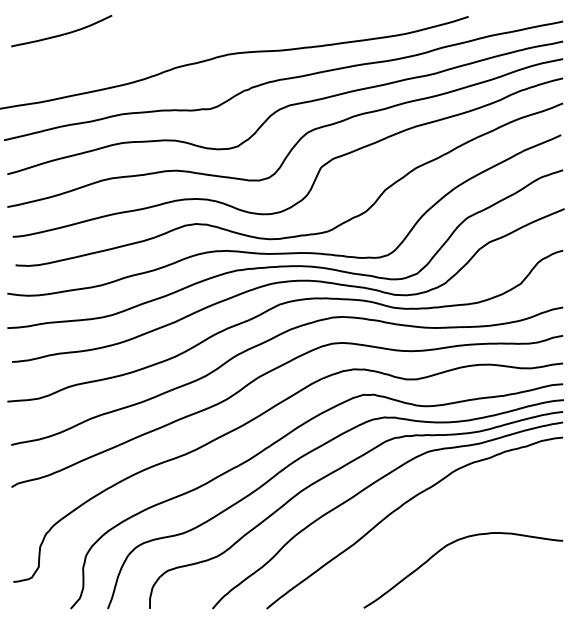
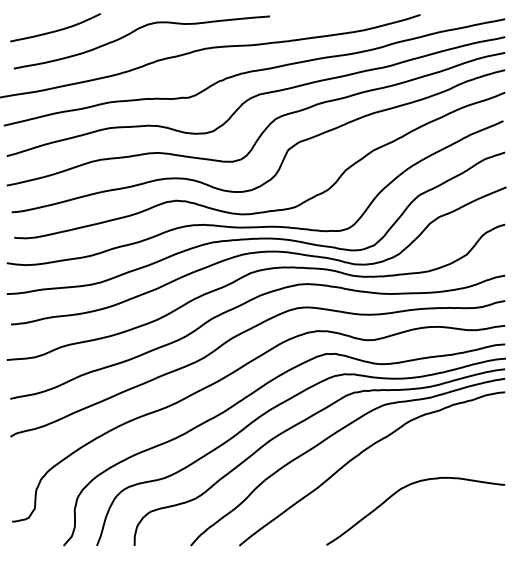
curve: (150, 35) -> (135, 31), added

